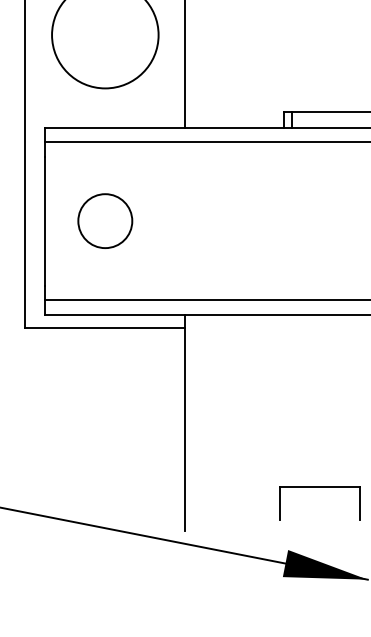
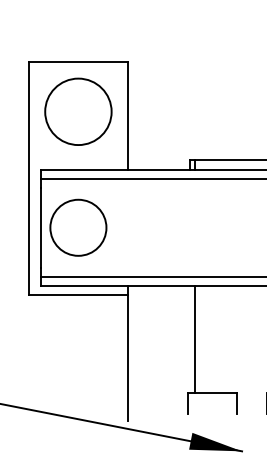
circle: (105, 220) -> (78, 227), size x1.67
line: (291, 400) -> (194, 339), added

